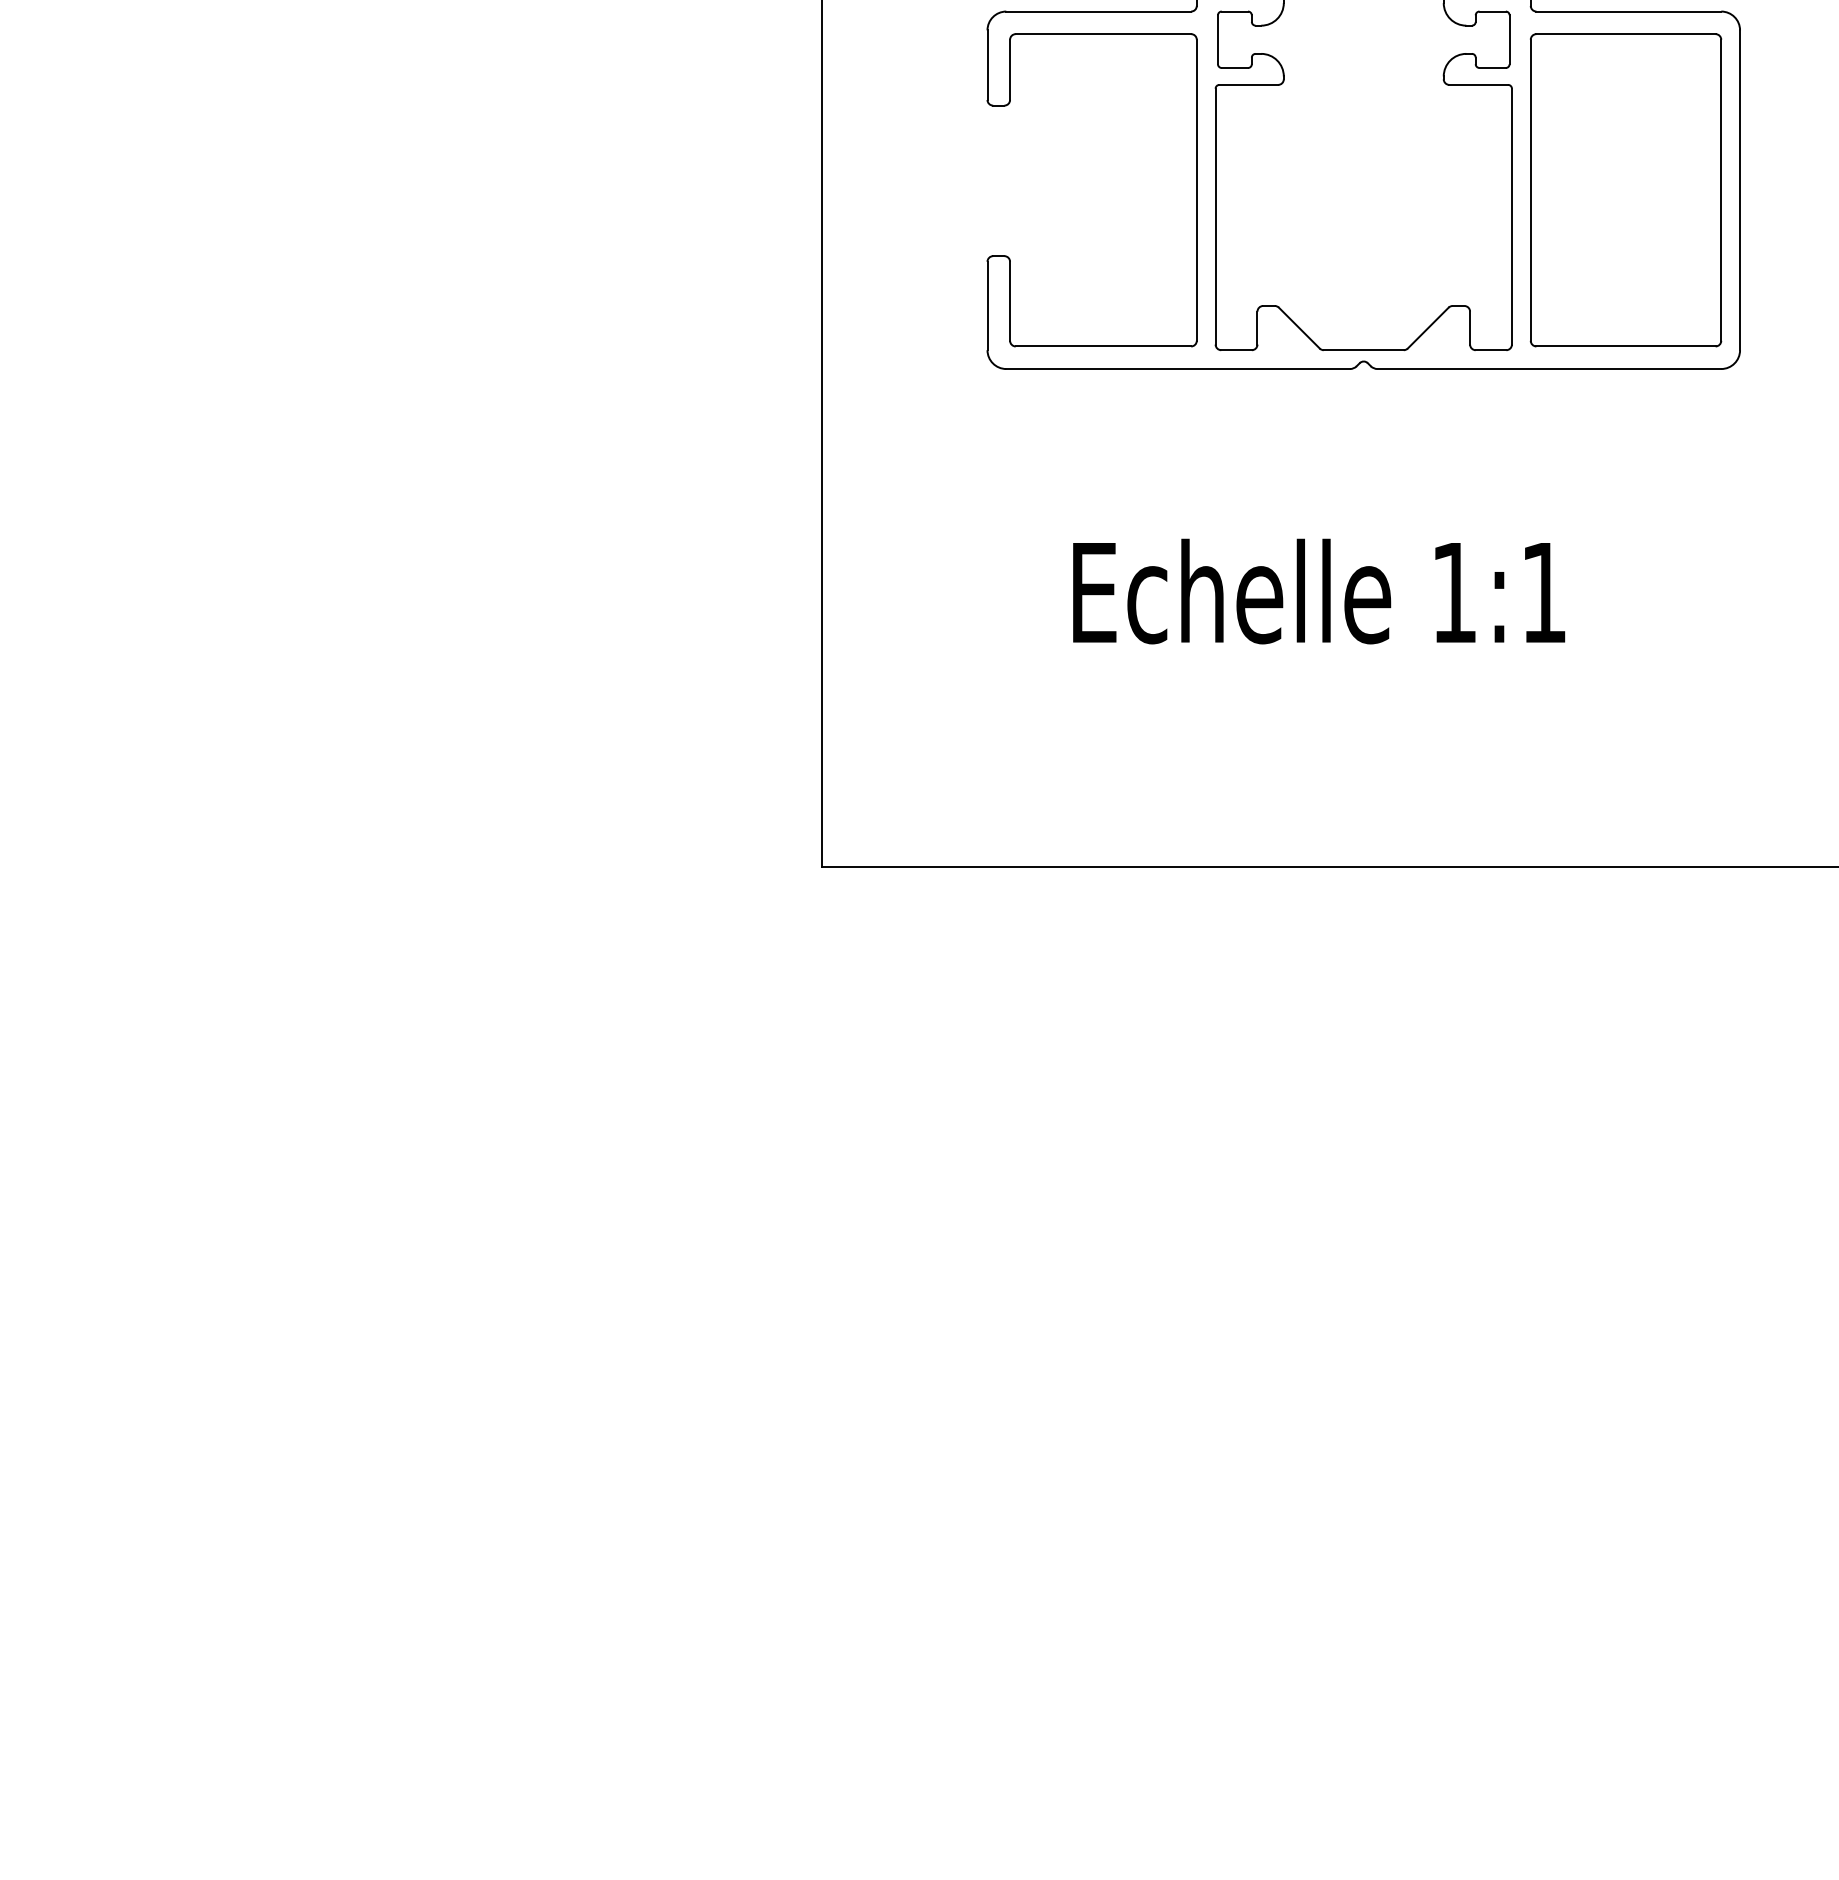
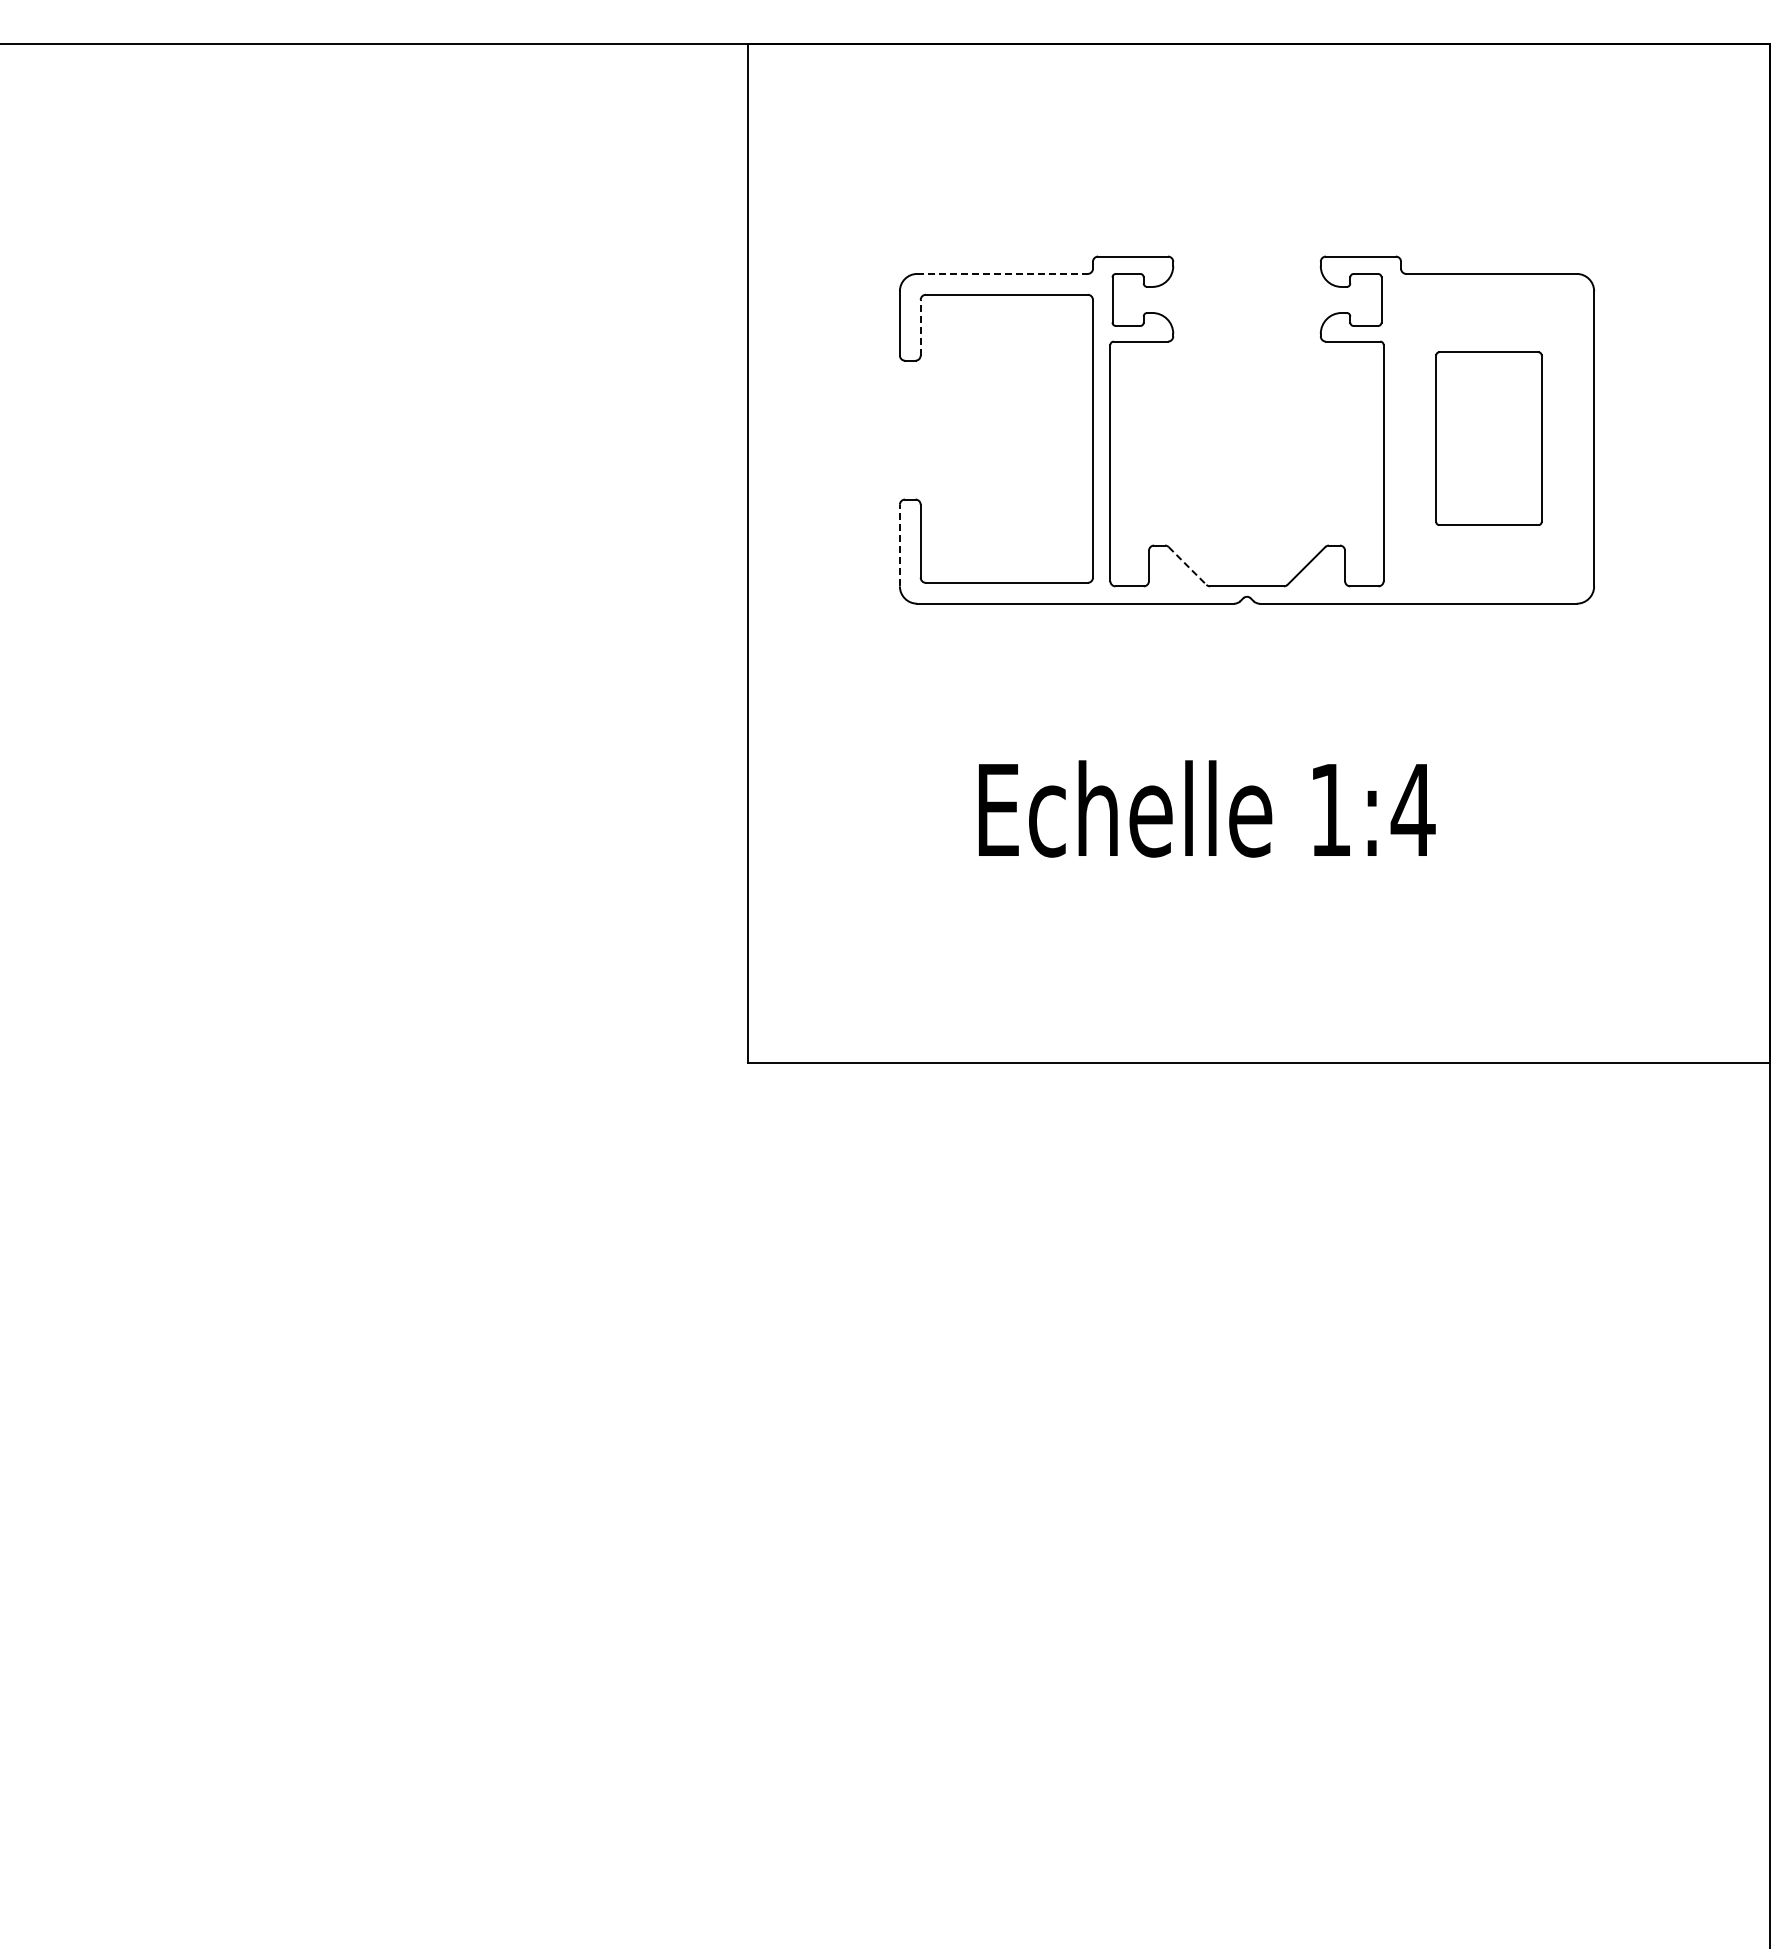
line: (1099, 11) -> (1003, 273), solid -> dashed
line: (1009, 69) -> (920, 327), solid -> dashed
part: (1625, 189) -> (1488, 438), size x0.6
line: (987, 305) -> (899, 545), solid -> dashed
line: (1299, 327) -> (1187, 565), solid -> dashed
text: (1543, 592) -> (1412, 809), 1:1 -> 1:4

